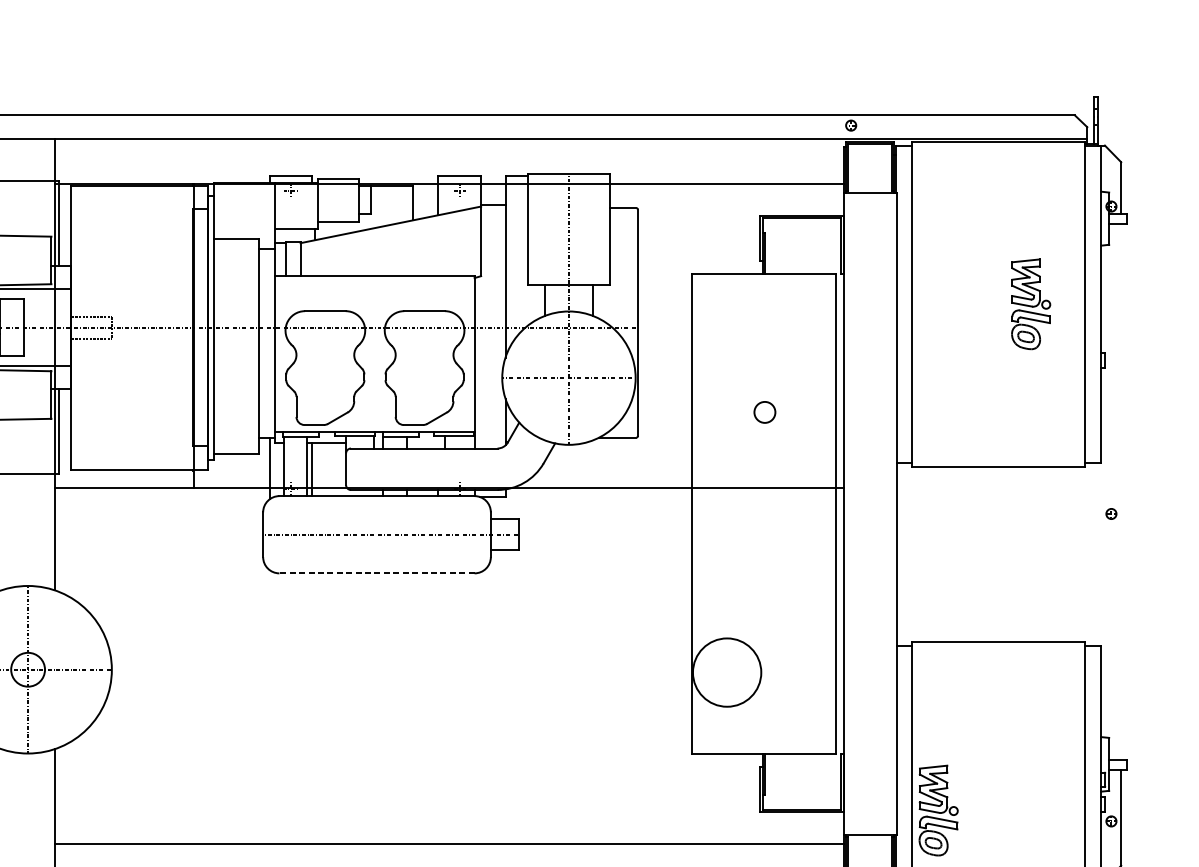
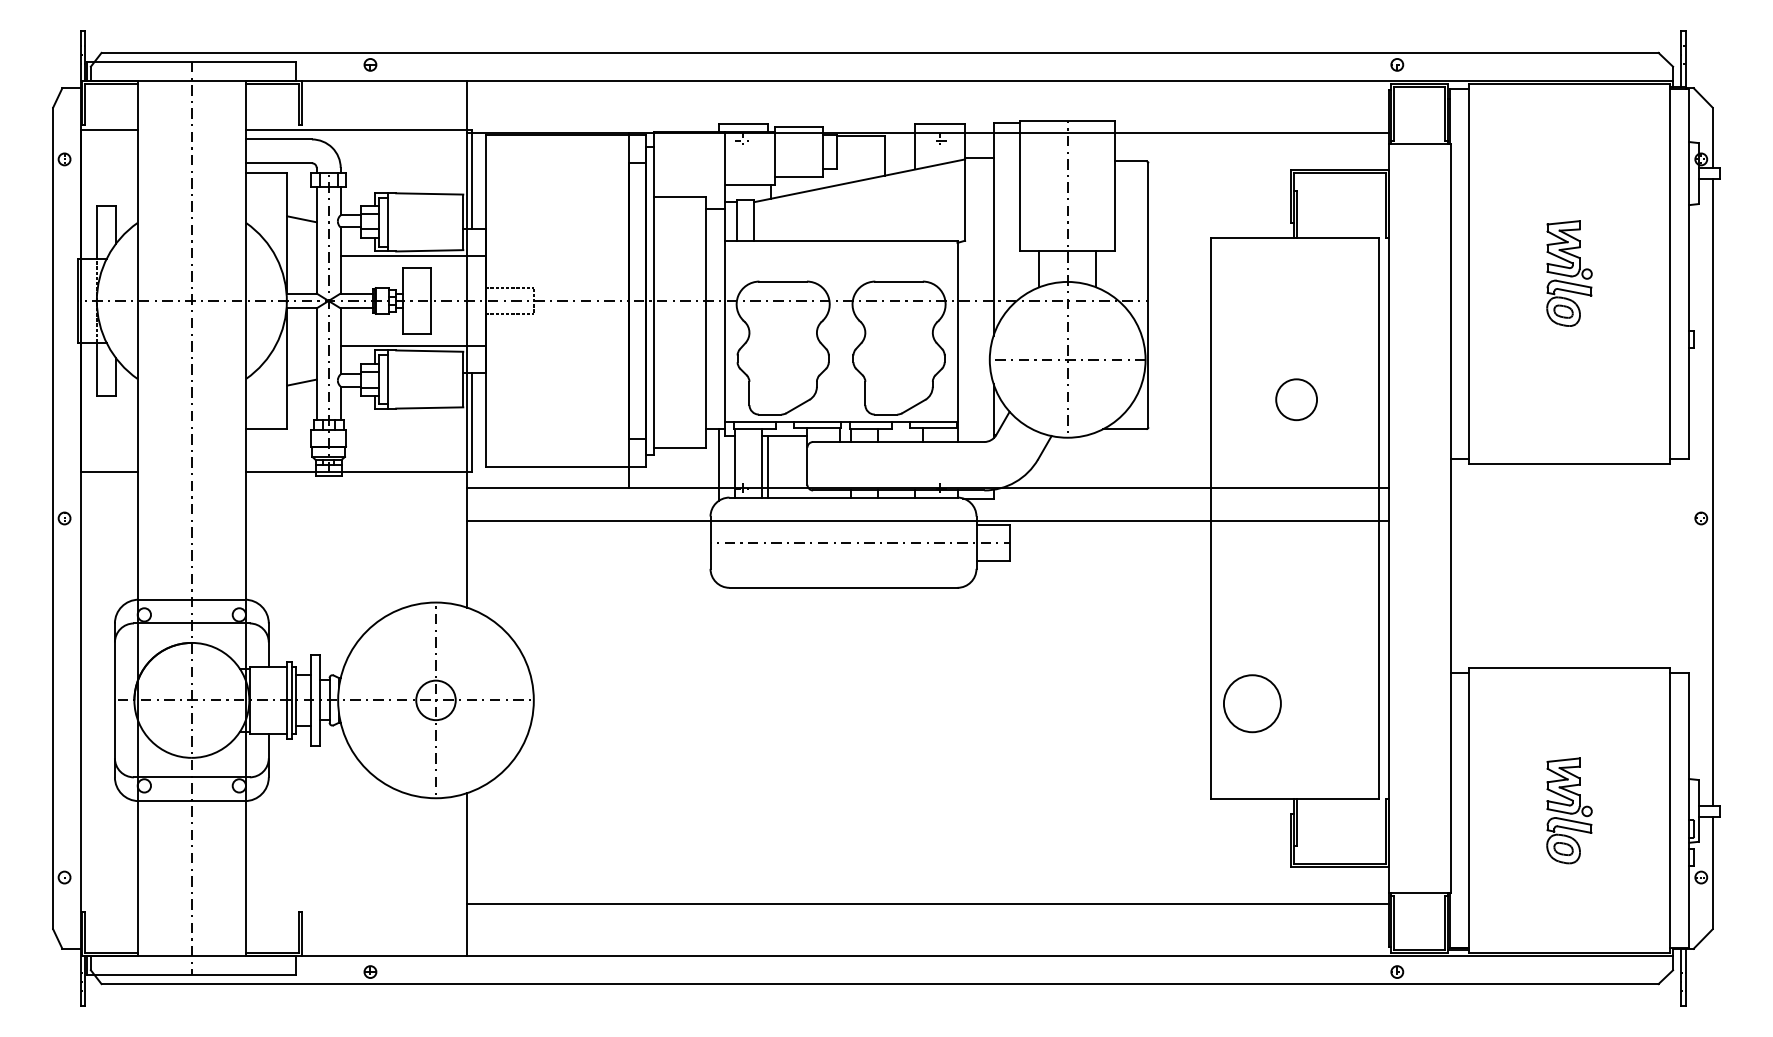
part: (1031, 304) -> (1569, 273), moved
circle: (764, 412) -> (1296, 399), size x1.67
line: (1121, 491) -> (1712, 492), added
line: (448, 515) -> (927, 520), added
line: (377, 573) -> (843, 587), dashed -> solid
circle: (726, 672) -> (1251, 703), size x0.71
part: (938, 810) -> (1569, 810), moved

